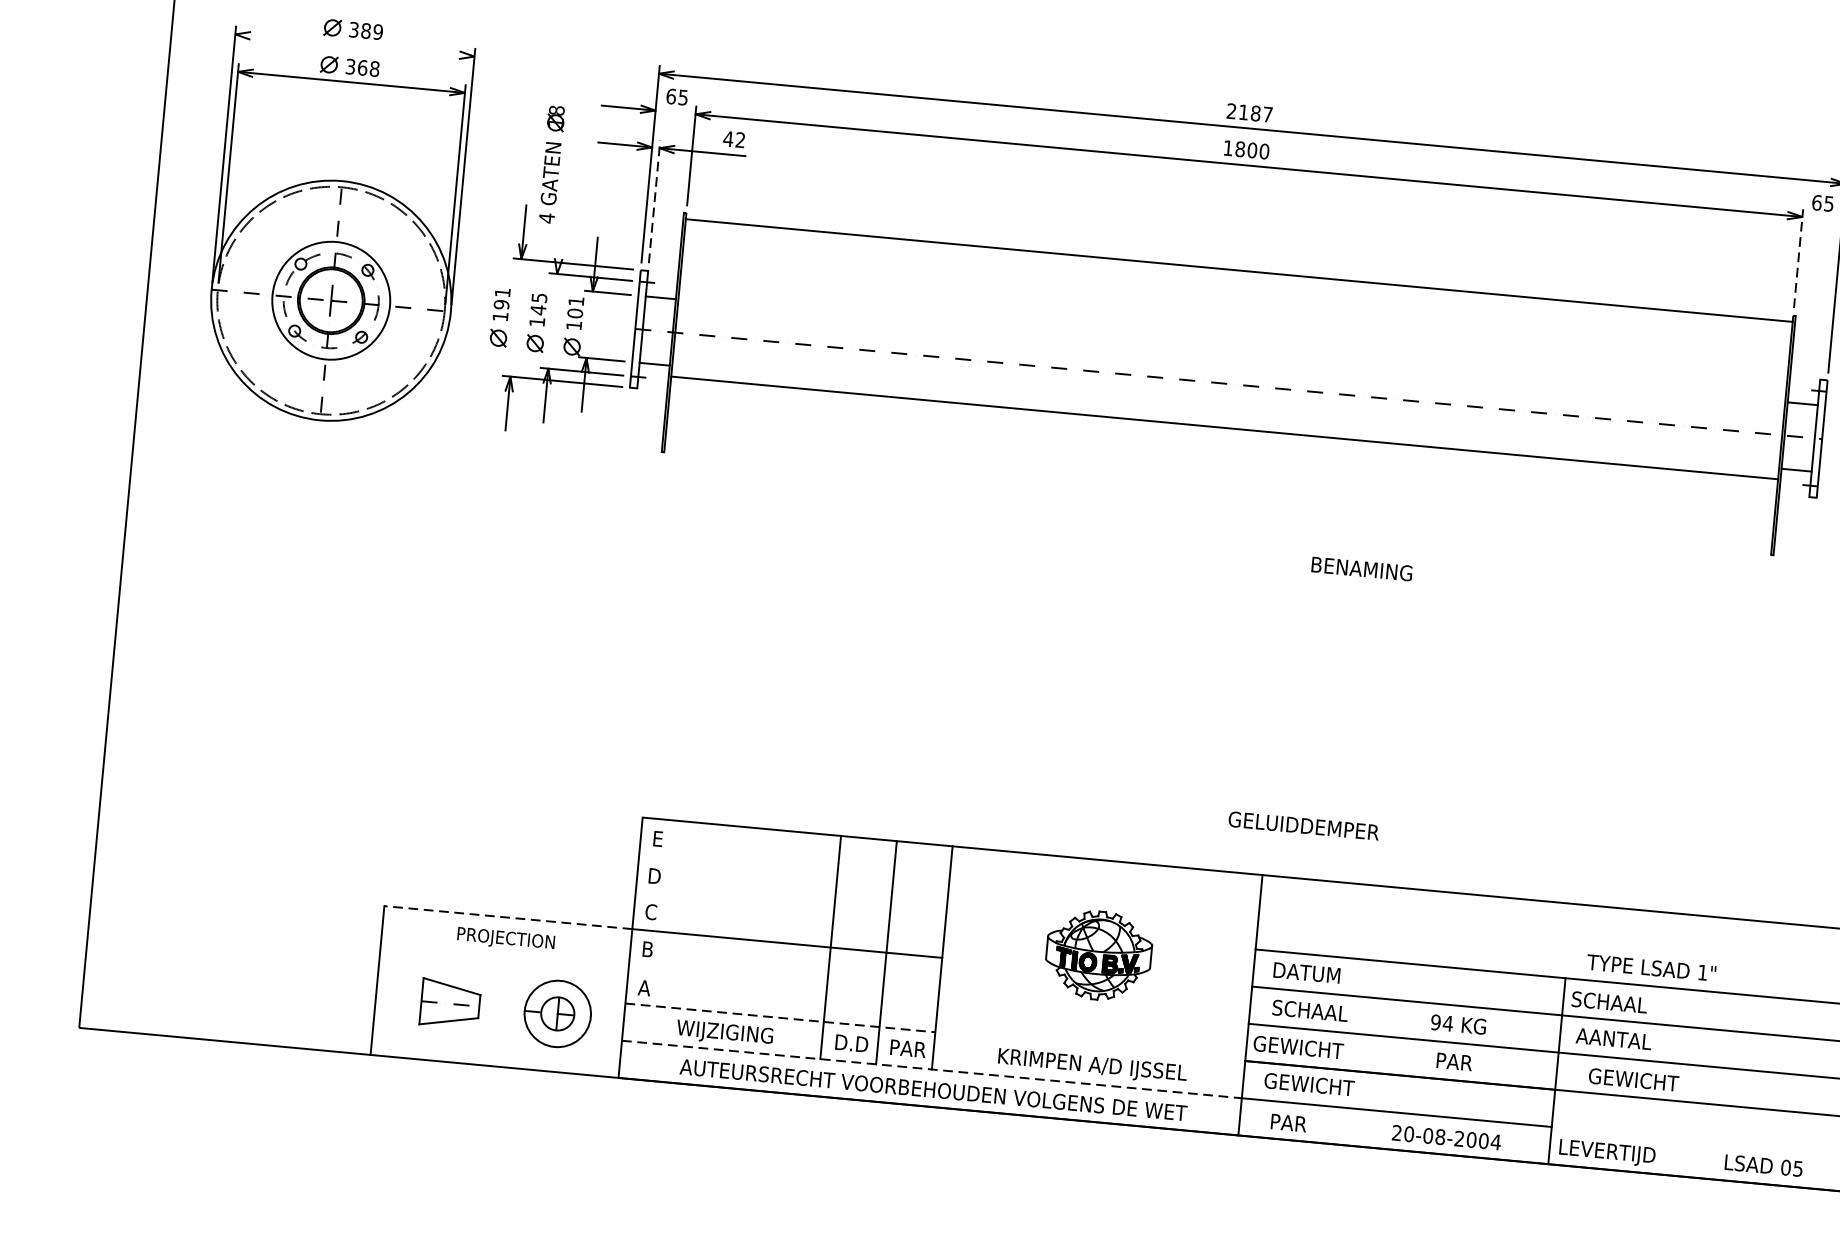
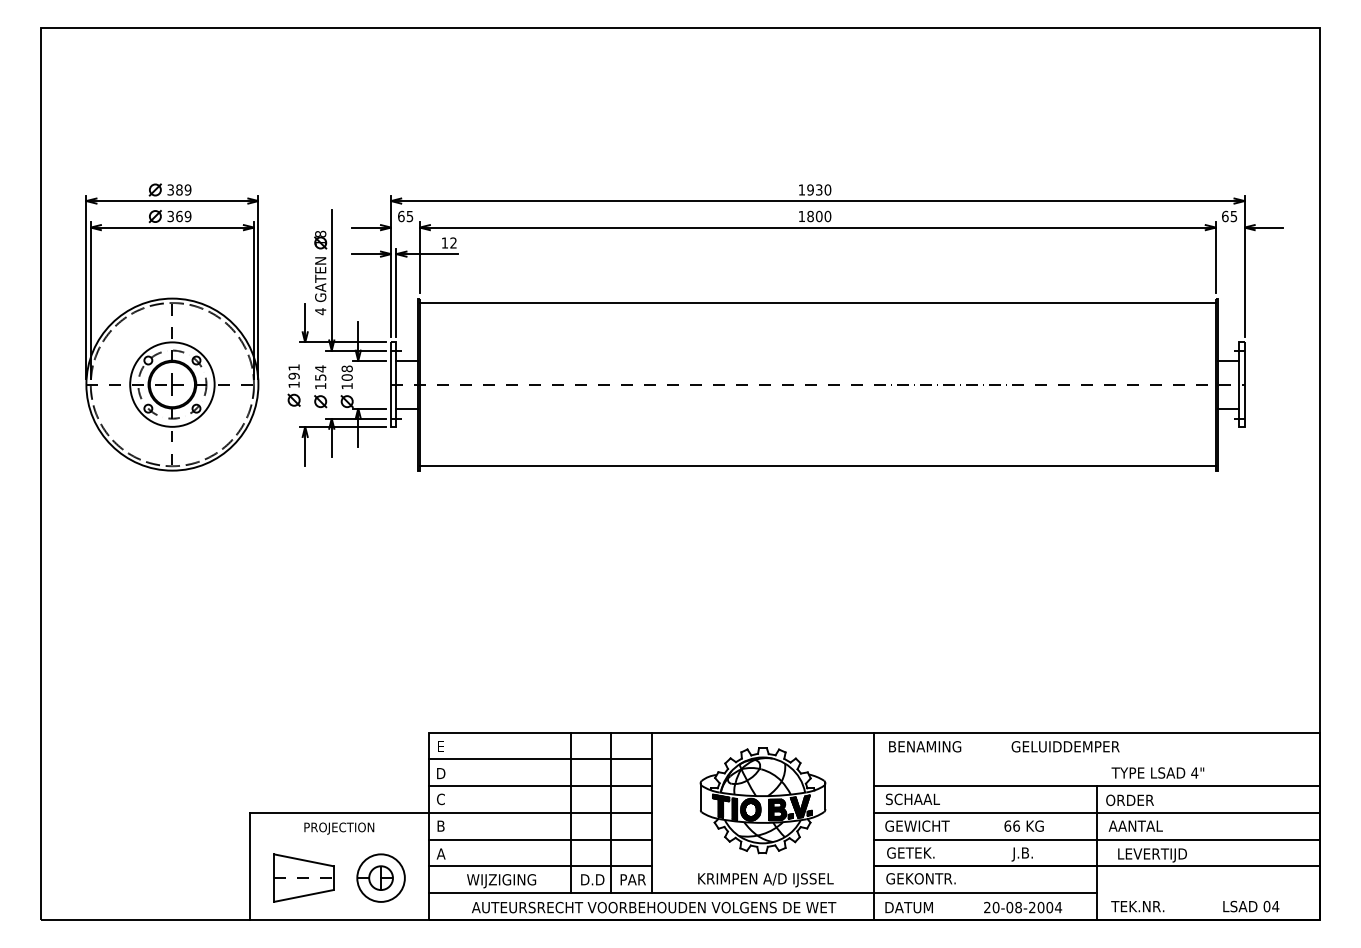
line: (355, 46) -> (172, 201), added
text: (373, 68) -> (187, 216), 368 -> 369
text: (1249, 112) -> (814, 189), 2187 -> 1930
text: (727, 138) -> (444, 242), 42 -> 12
line: (565, 176) -> (331, 280), added
line: (654, 201) -> (396, 292), dashed -> solid
line: (1798, 258) -> (1215, 257), dashed -> solid
text: (575, 300) -> (346, 368), 101 -> 108
text: (538, 304) -> (320, 373), 145 -> 154
line: (1224, 428) -> (817, 466), moved
text: (1362, 568) -> (925, 746), moved
text: (1303, 825) -> (1065, 746), moved
line: (793, 869) -> (539, 759), added
line: (789, 906) -> (539, 786), added
line: (507, 917) -> (338, 812), dashed -> solid
part: (1098, 955) -> (762, 800), size x1.67
text: (1702, 971) -> (1194, 772), 1" -> 4"
text: (1306, 973) -> (912, 799), DATUM -> SCHAAL
line: (783, 980) -> (539, 839), added
text: (1609, 1002) -> (1130, 800), SCHAAL -> ORDER
part: (449, 1003) -> (303, 877), size x1.43
text: (1310, 1009) -> (917, 825), SCHAAL -> GEWICHT
line: (780, 1018) -> (540, 866), dashed -> solid
text: (1442, 1022) -> (1012, 825), 94 -> 66
text: (1298, 1046) -> (911, 852), GEWICHT -> GETEK.
text: (1454, 1063) -> (1023, 854), PAR -> J.B.
line: (931, 1070) -> (651, 893), dashed -> solid
text: (1633, 1081) -> (1152, 855), GEWICHT -> LEVERTIJD
text: (1307, 1084) -> (920, 878), GEWICHT -> GEKONTR.
text: (1287, 1122) -> (908, 907), PAR -> DATUM
text: (1607, 1153) -> (1138, 908), LEVERTIJD -> TEK.NR.
text: (1797, 1168) -> (1275, 906), 05 -> 04

